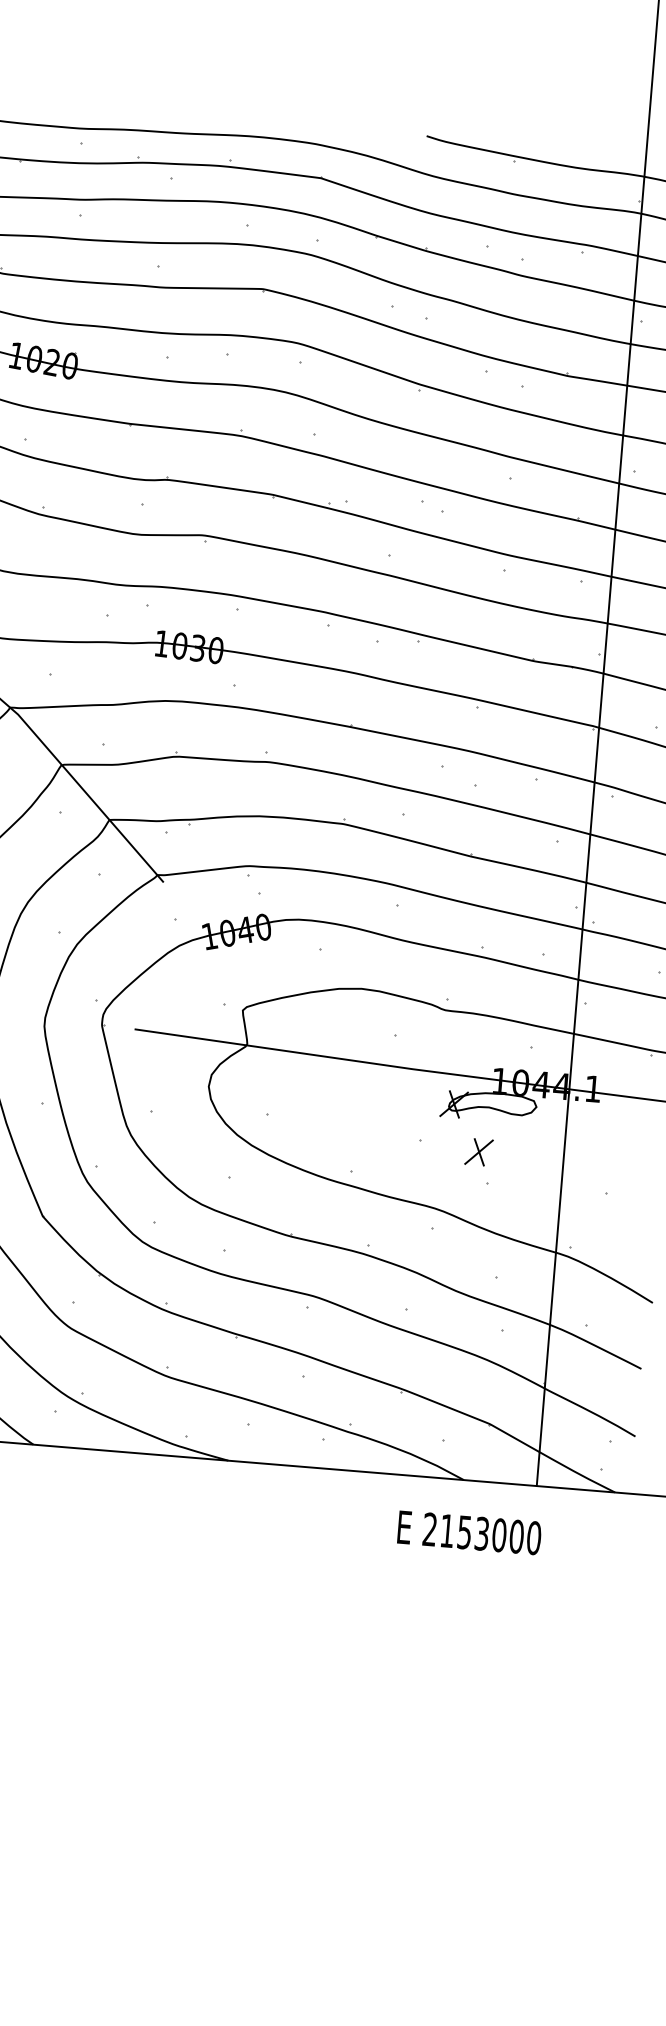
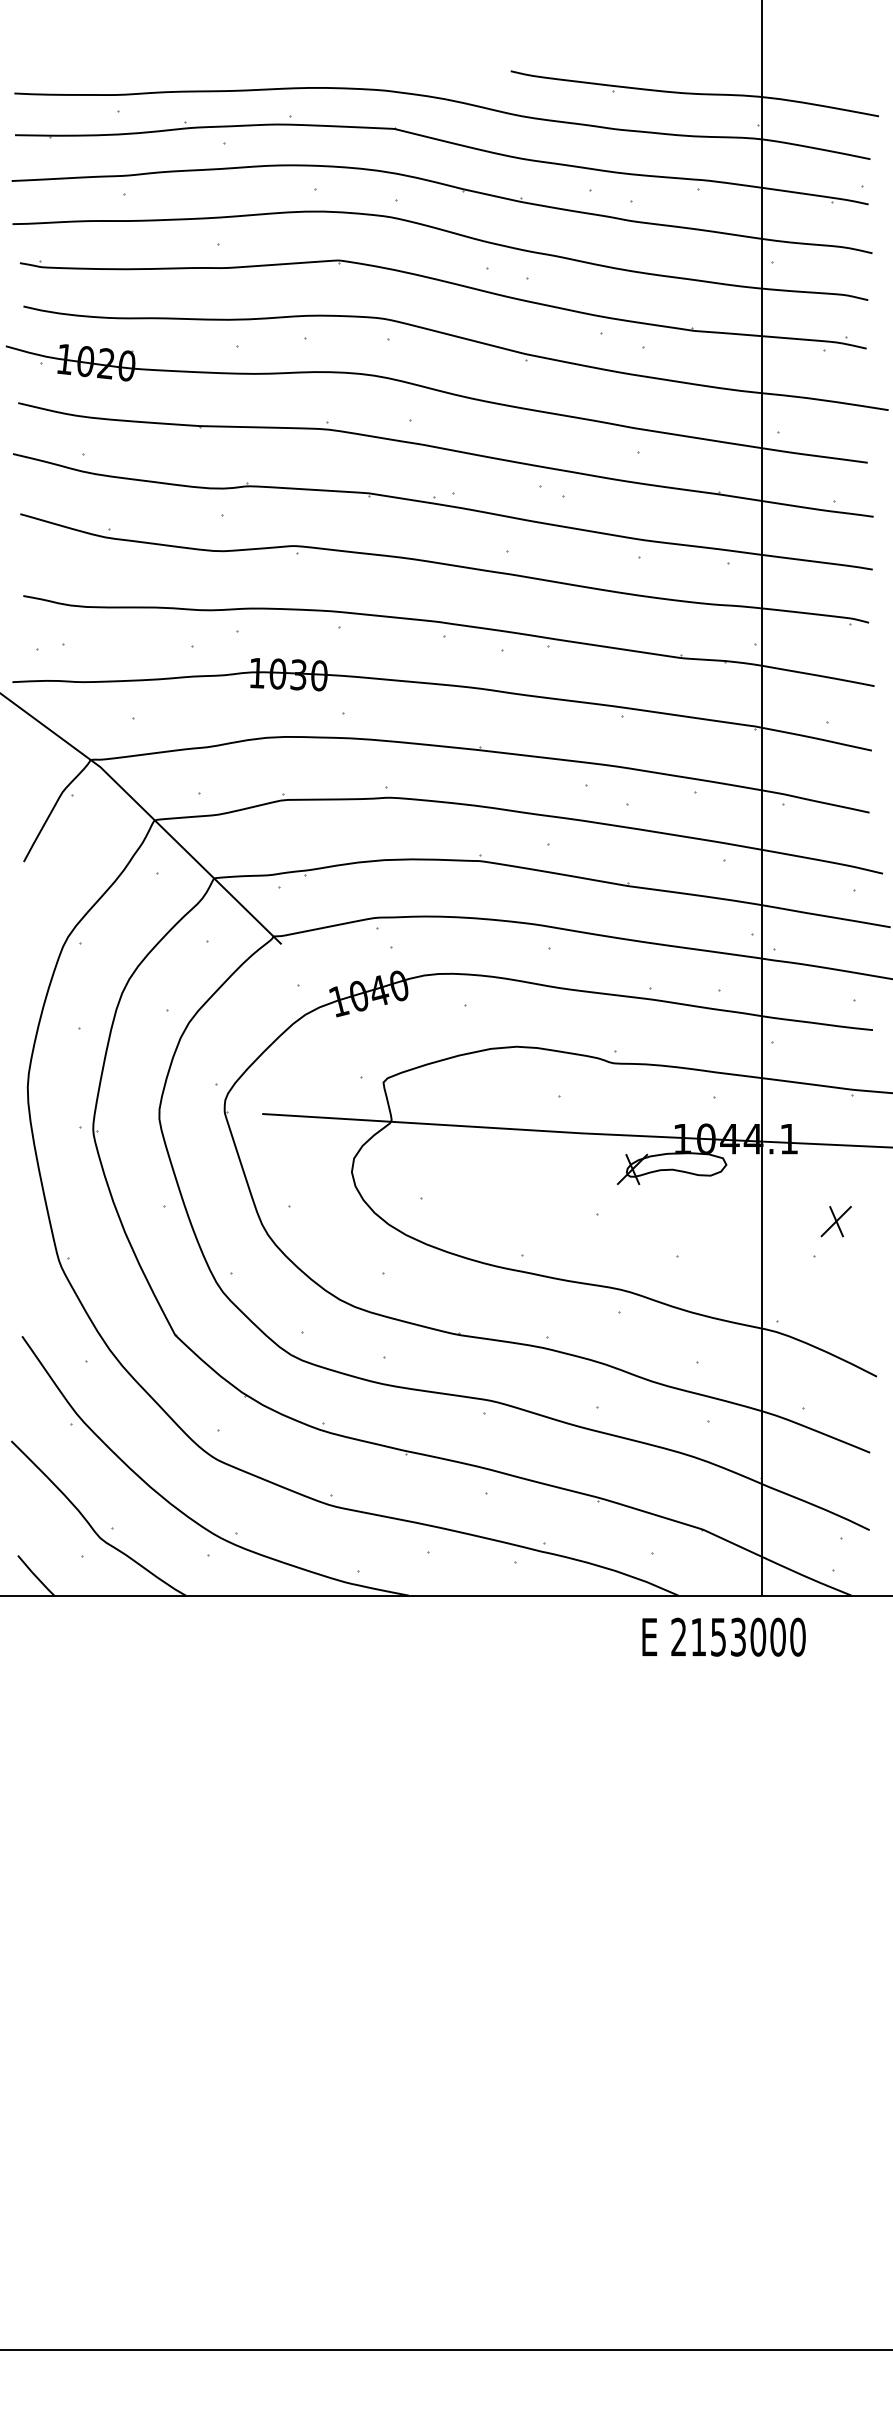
part: (478, 1152) -> (835, 1221), moved
text: (469, 1532) -> (723, 1636), moved

